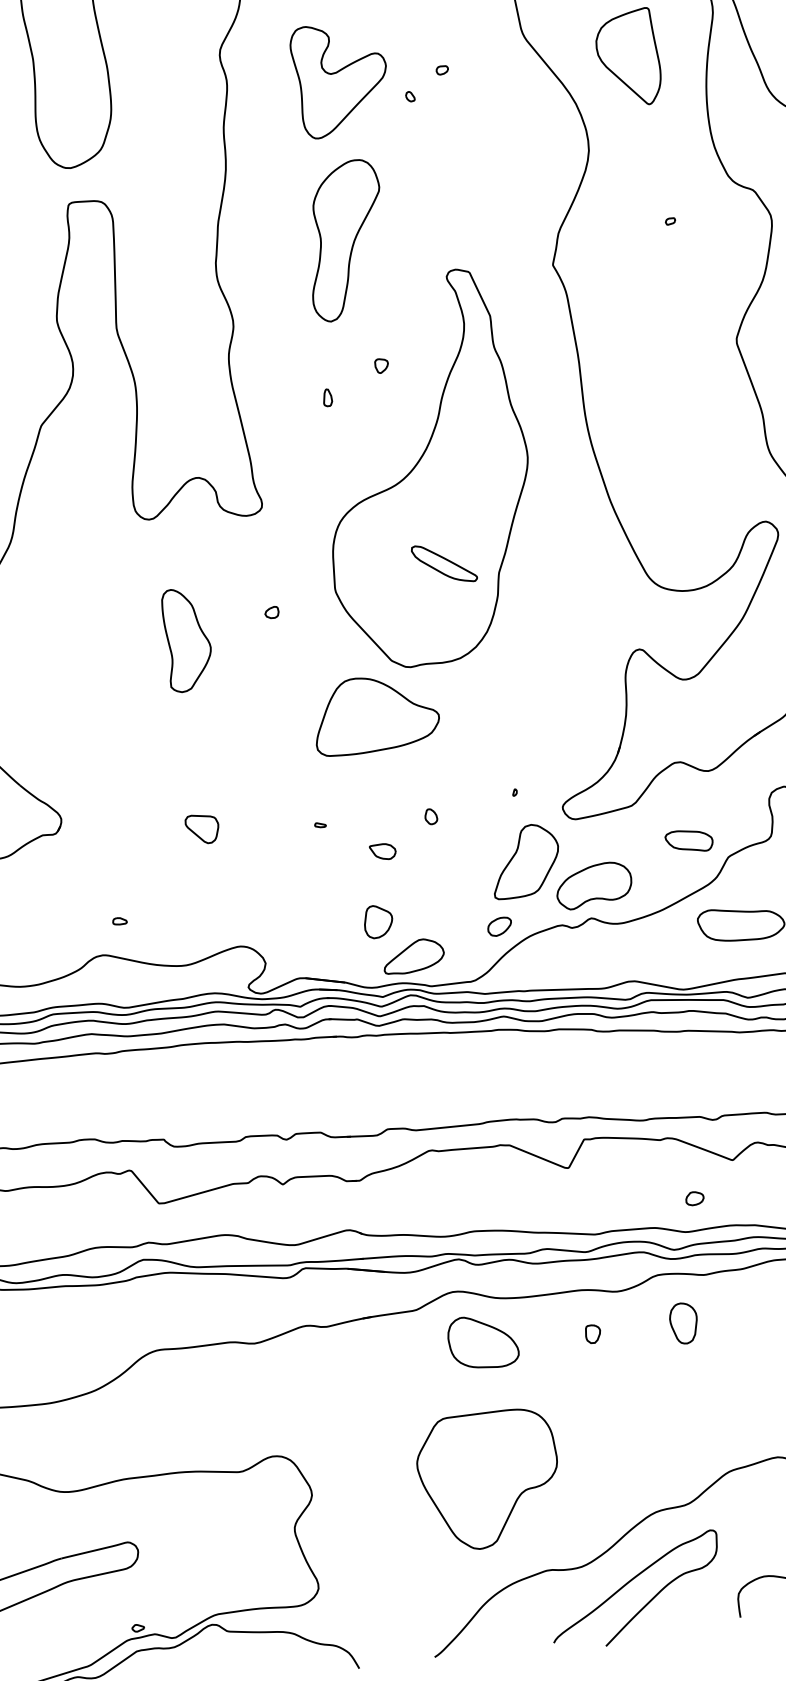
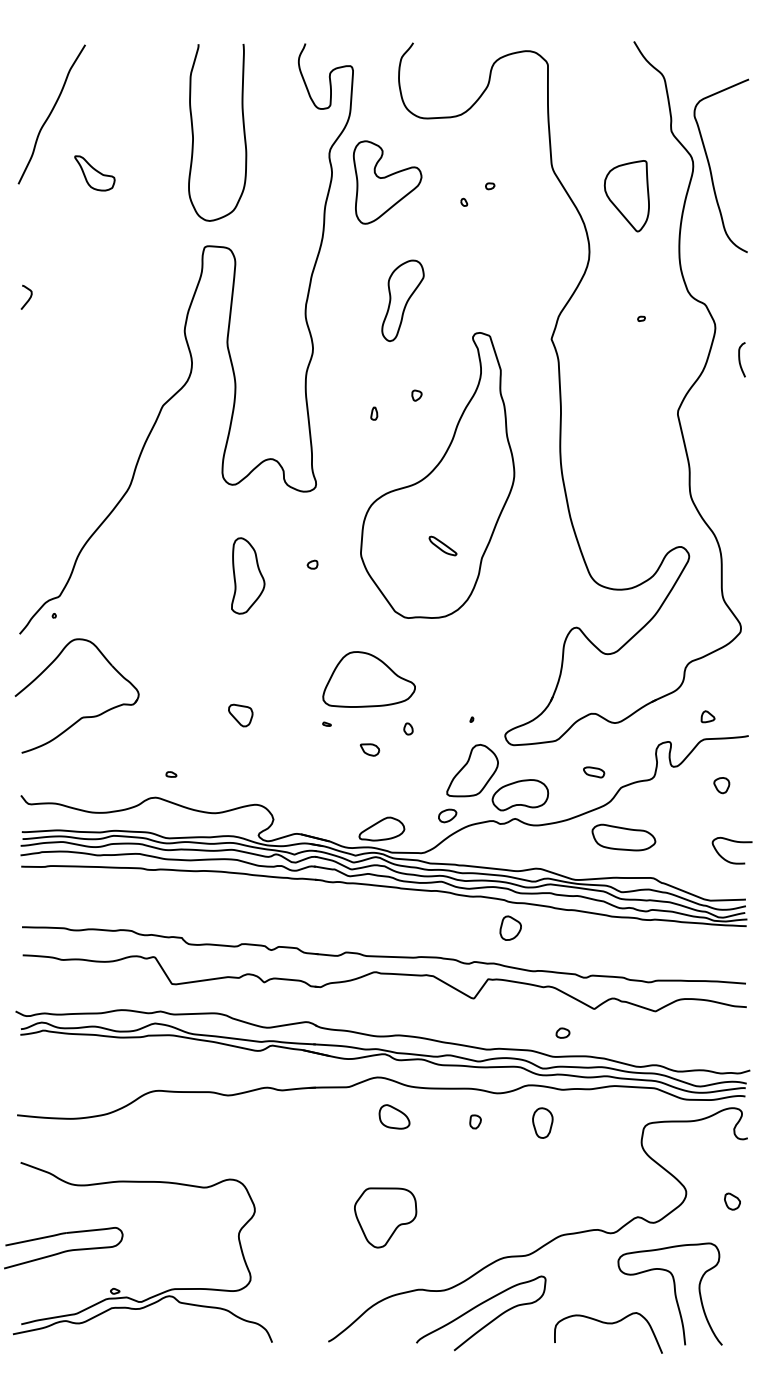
part: (340, 78) -> (387, 182), moved
part: (344, 240) -> (402, 300), size x0.7
part: (443, 563) -> (442, 545), size x0.6
part: (374, 713) -> (368, 679), moved
part: (688, 841) -> (593, 772), size x0.6
part: (377, 920) -> (510, 927), moved
part: (482, 1341) -> (394, 1116), size x0.6
part: (489, 1479) -> (385, 1217), size x0.6

